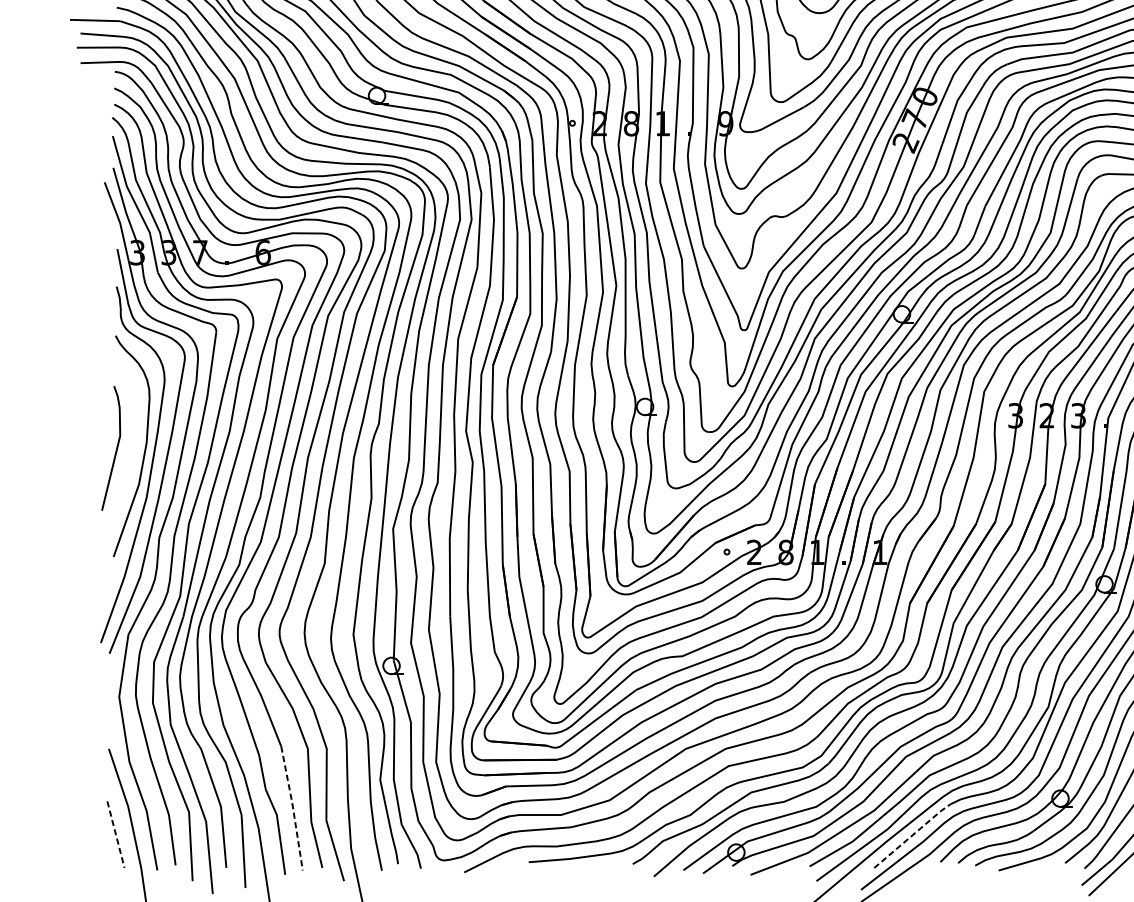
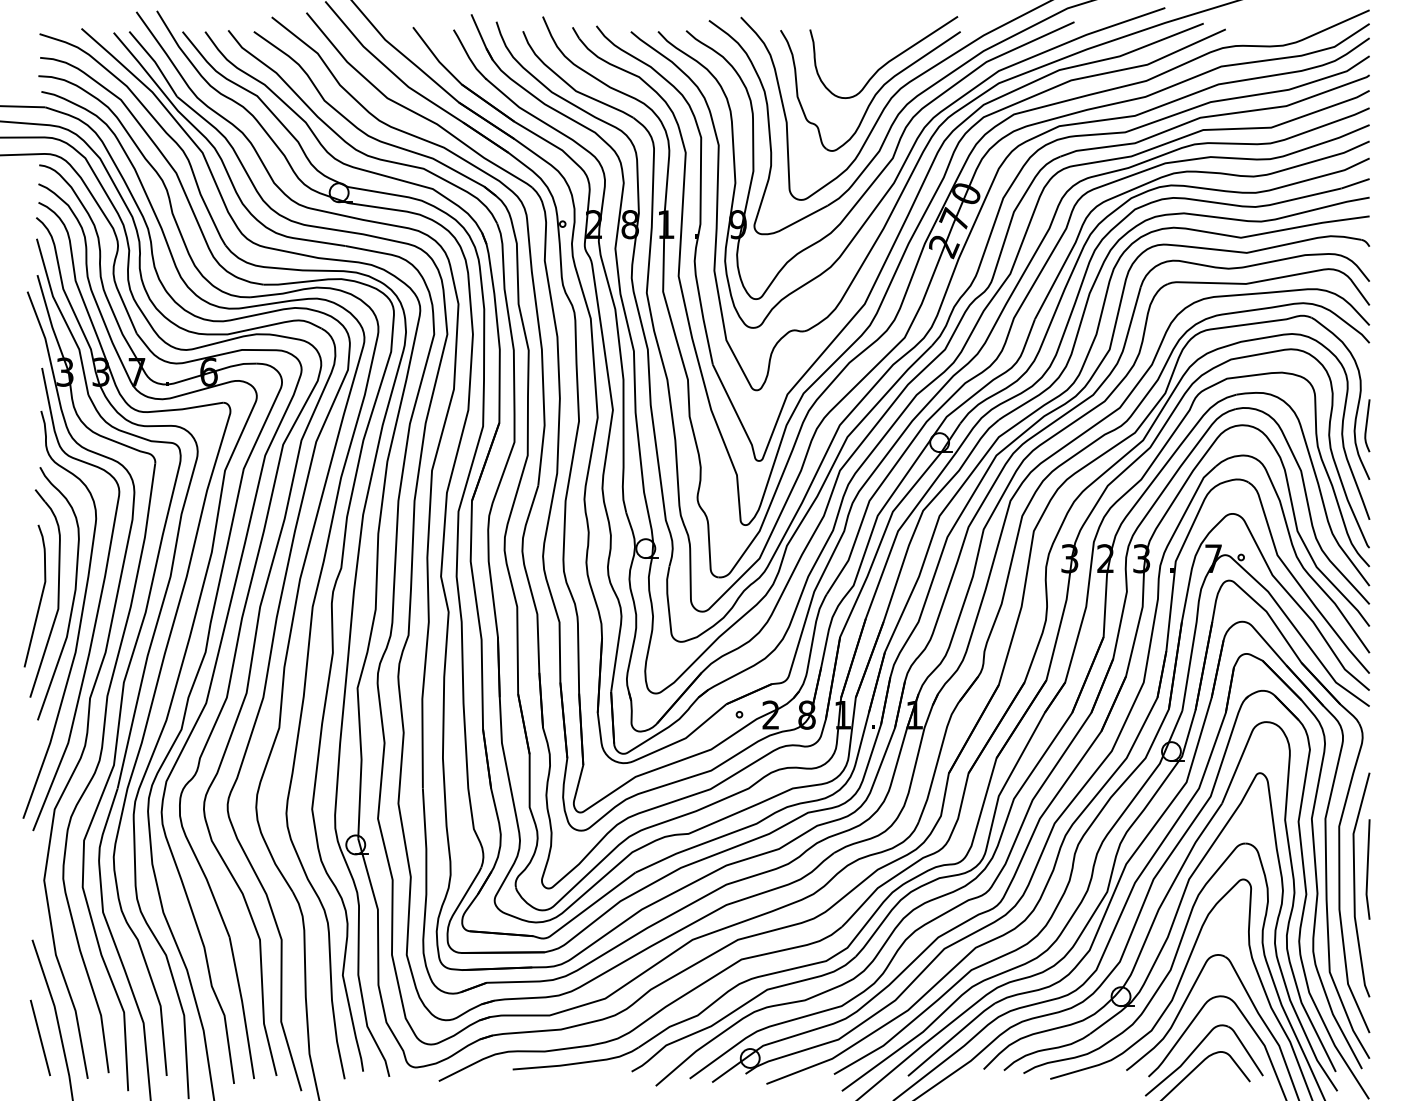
part: (130, 446) -> (57, 593), added
line: (293, 808) -> (243, 1007), dashed -> solid
line: (115, 835) -> (40, 1038), dashed -> solid
line: (912, 835) -> (951, 1038), dashed -> solid

